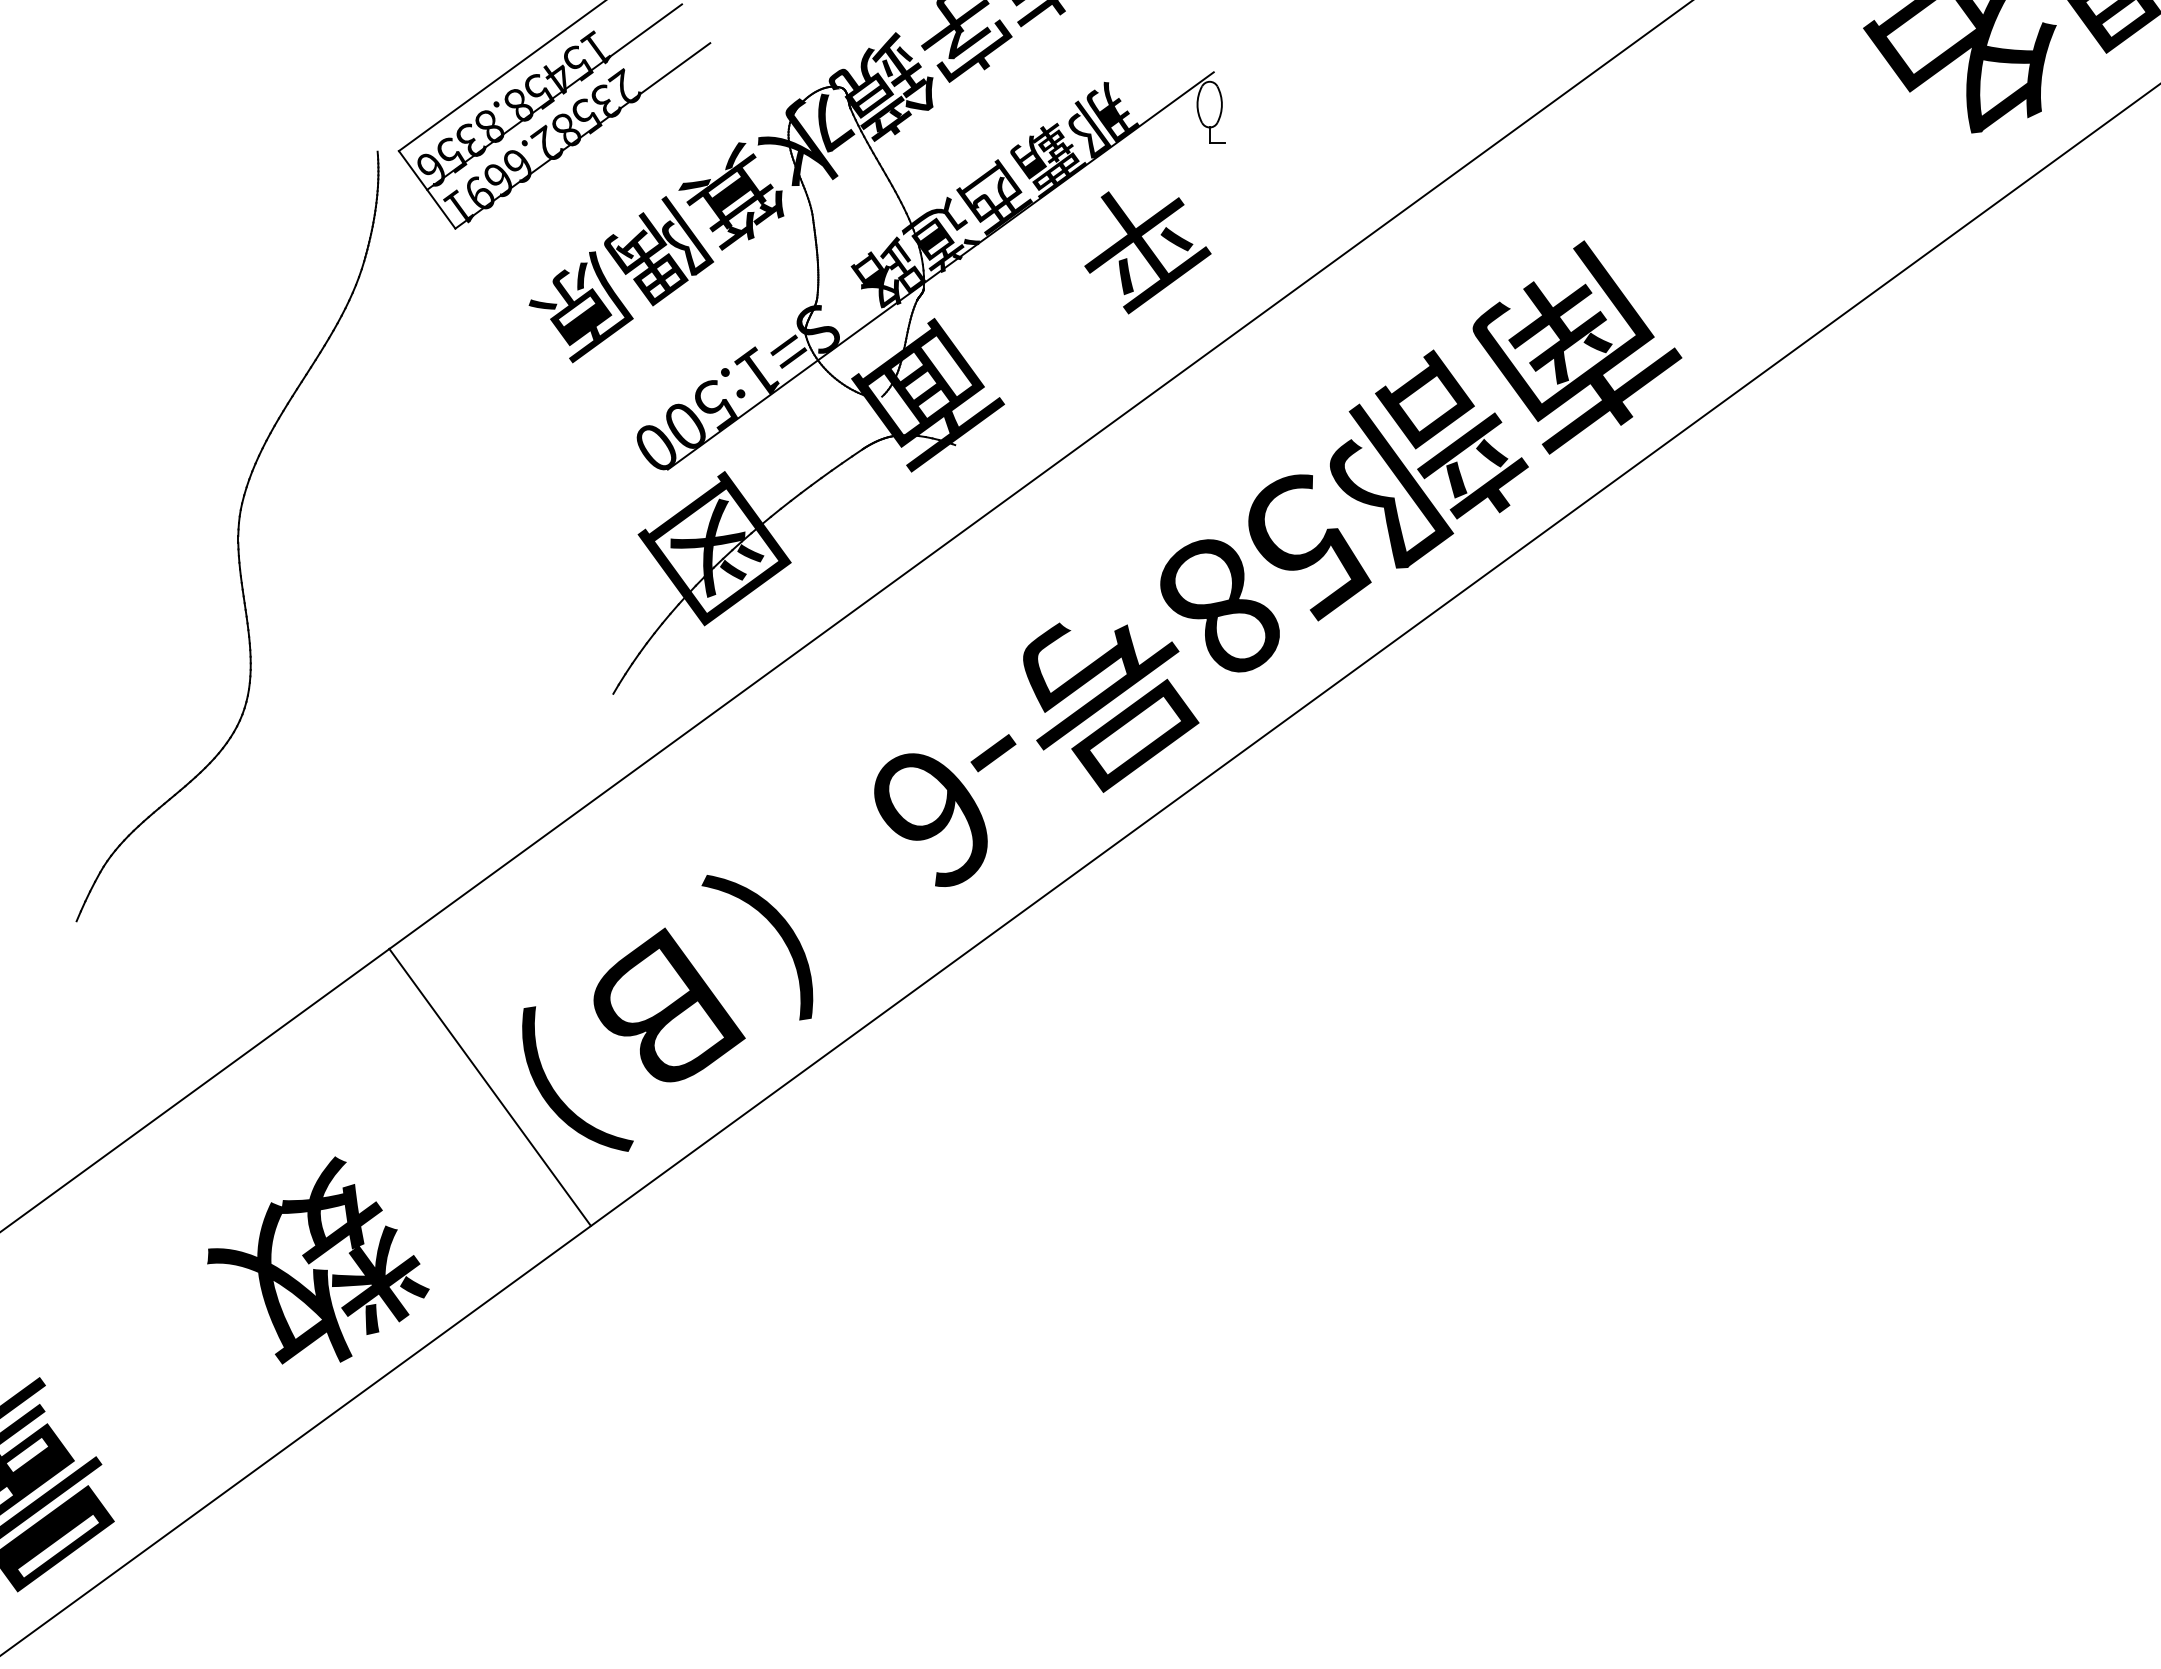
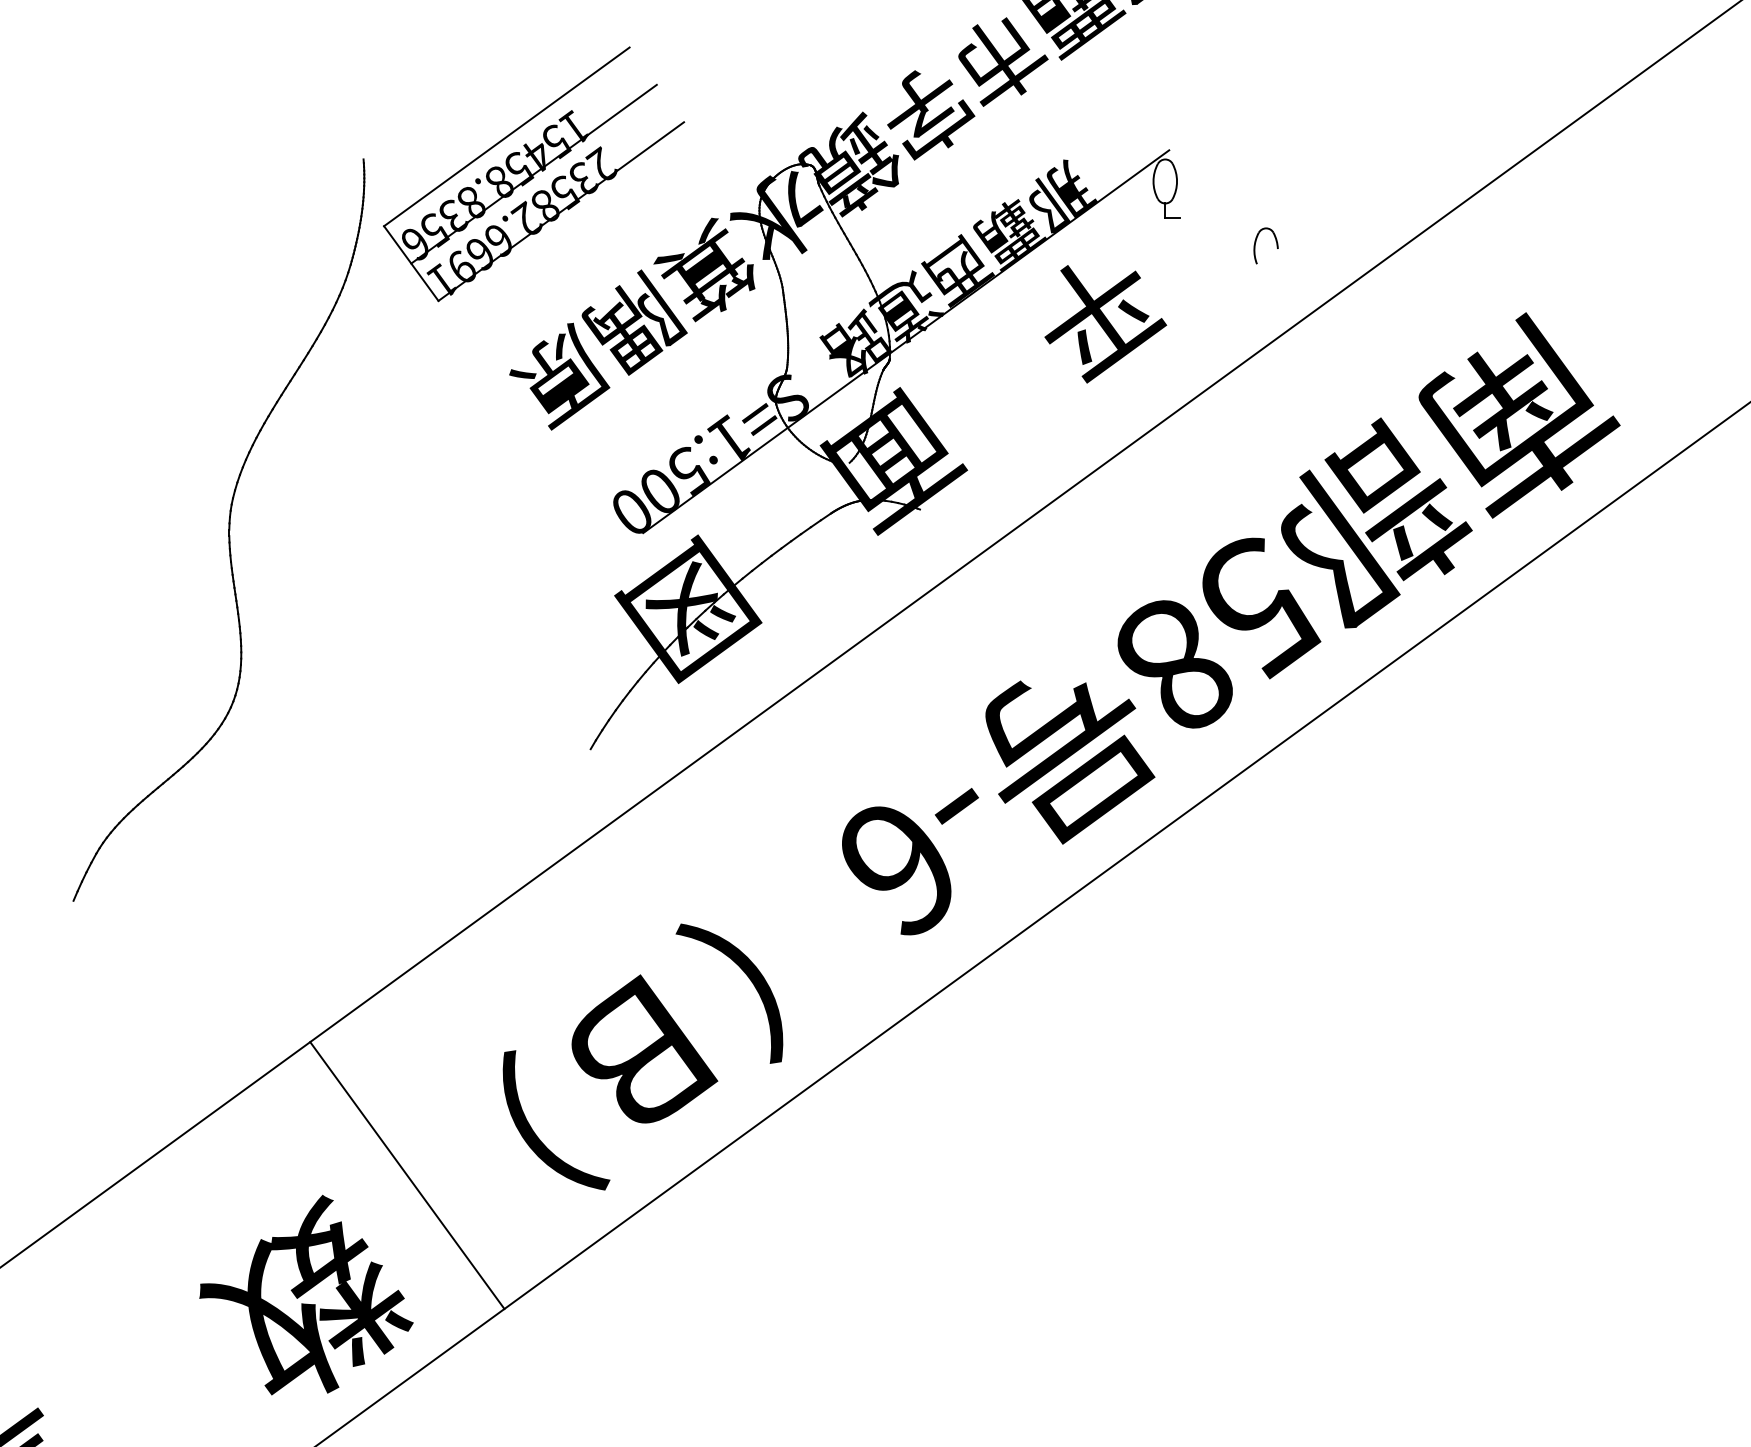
part: (1304, 167) -> (1256, 242), added
part: (237, 536) -> (228, 530), moved
line: (489, 1086) -> (406, 1174), moved

